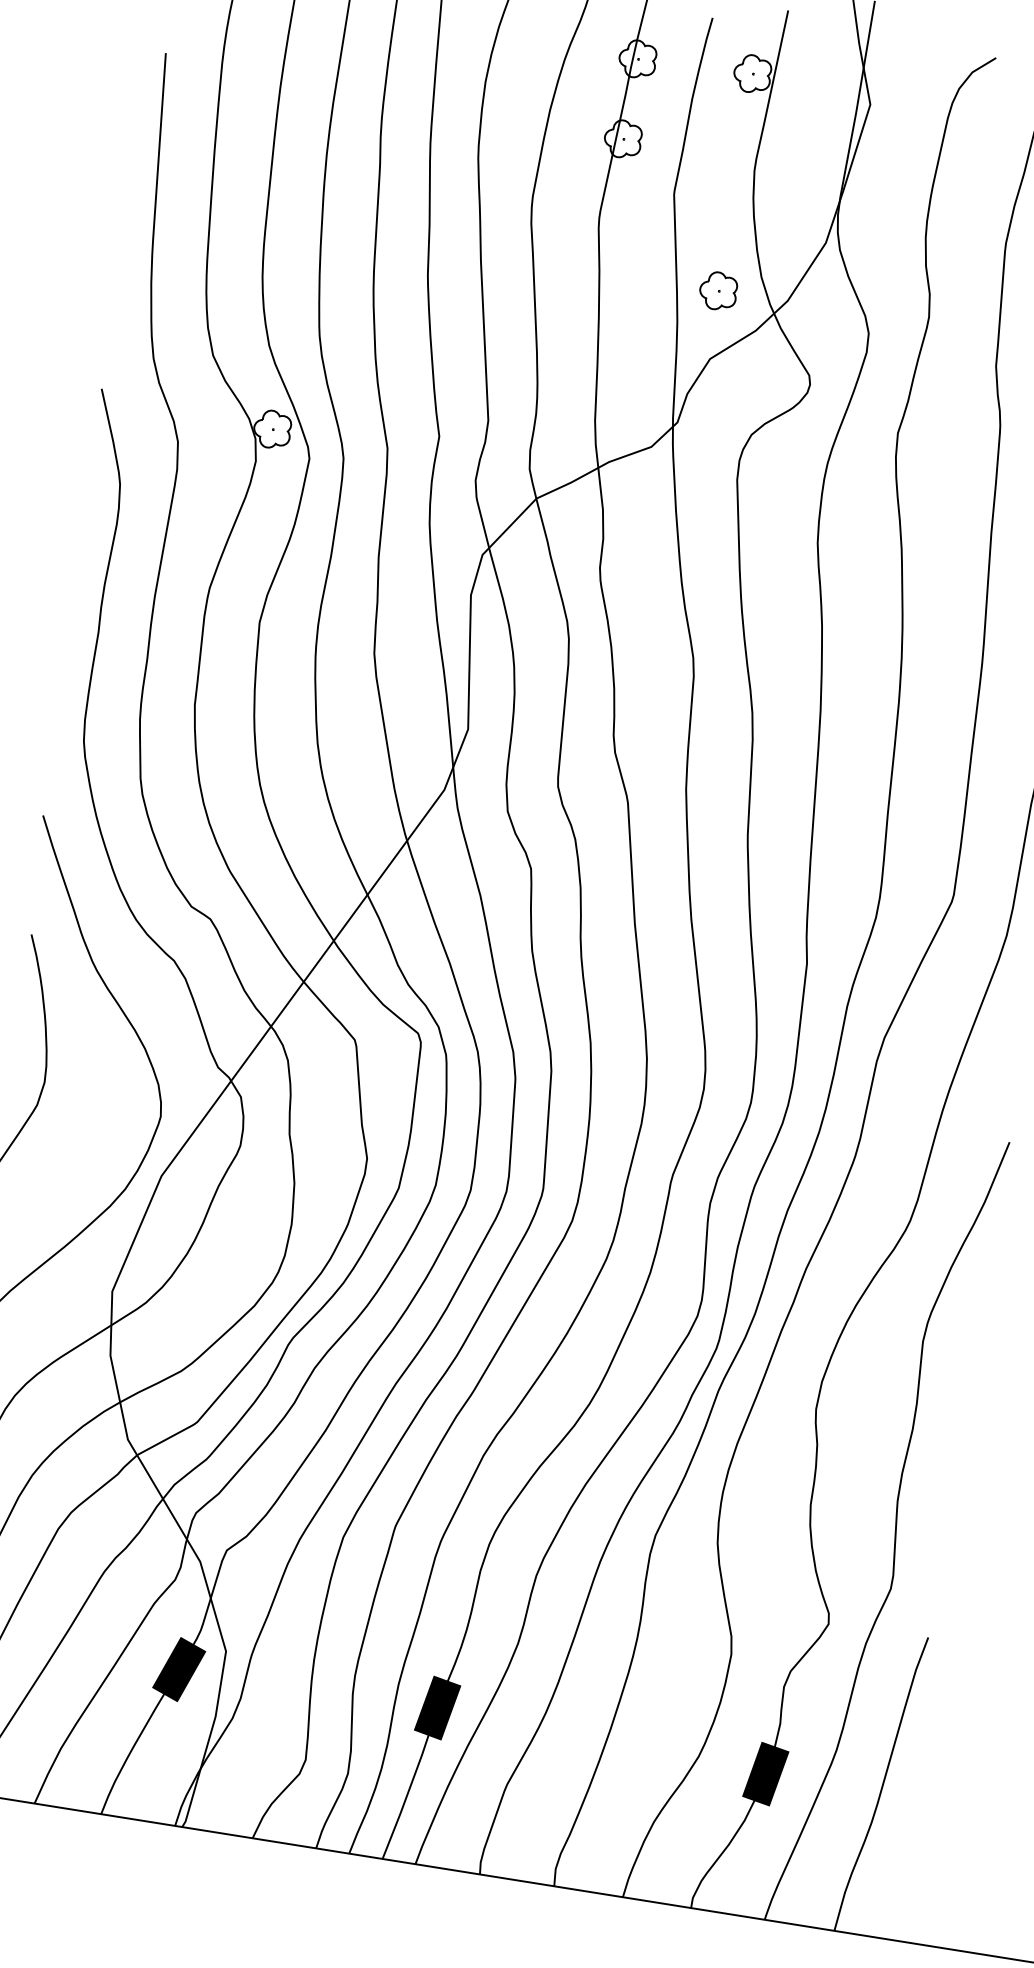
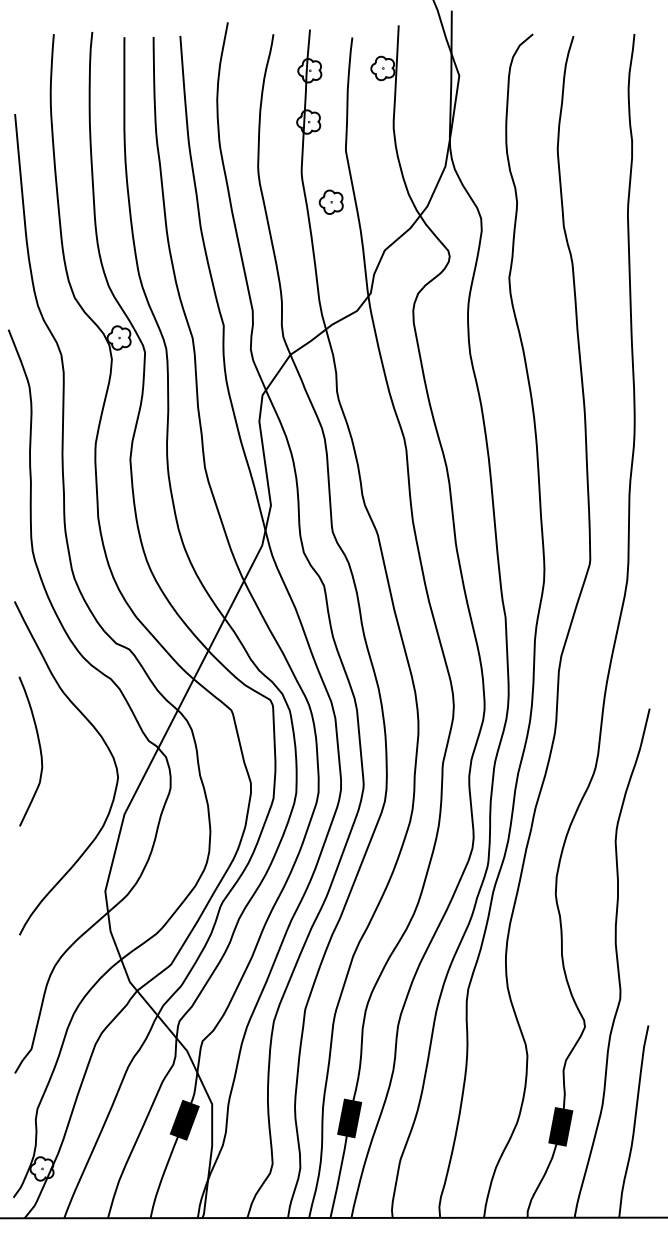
part: (717, 289) -> (330, 201), moved

